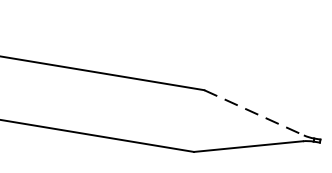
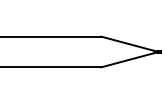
line: (254, 112) -> (127, 43), dashed -> solid

